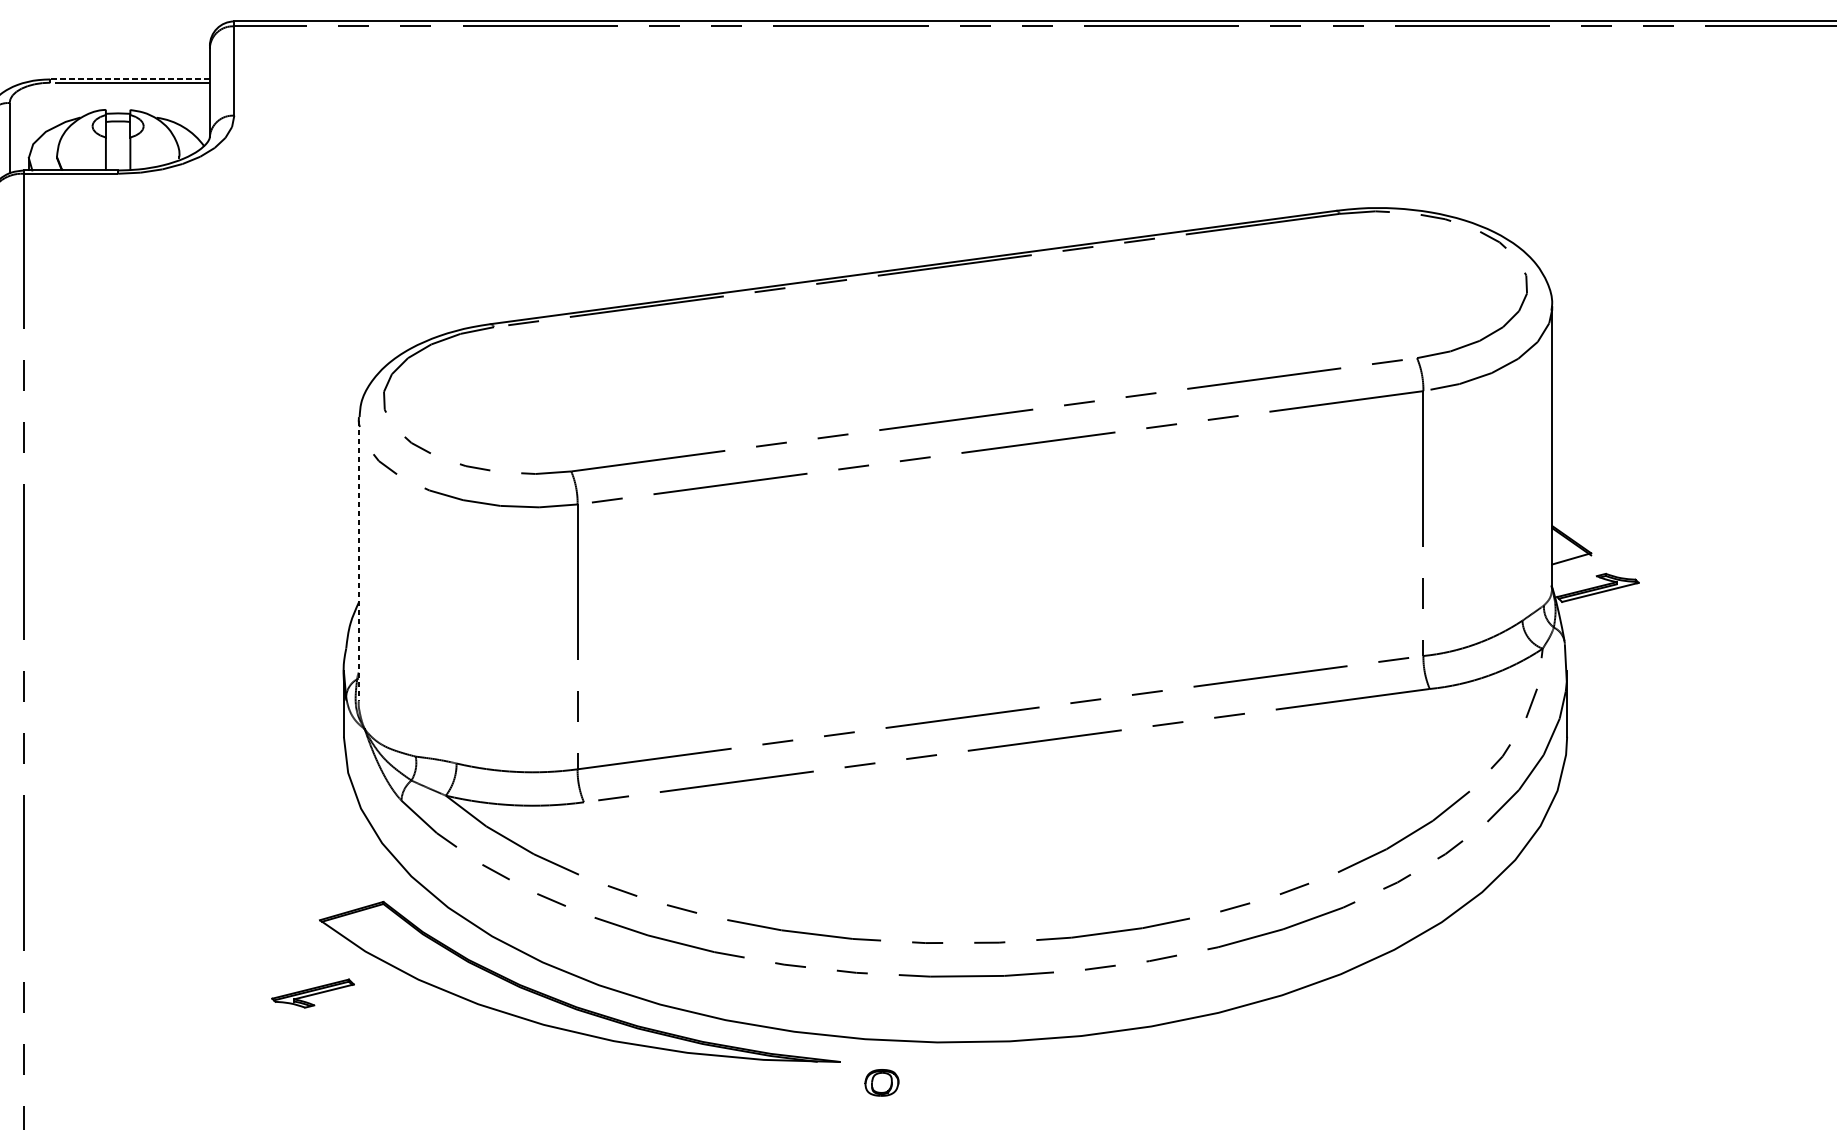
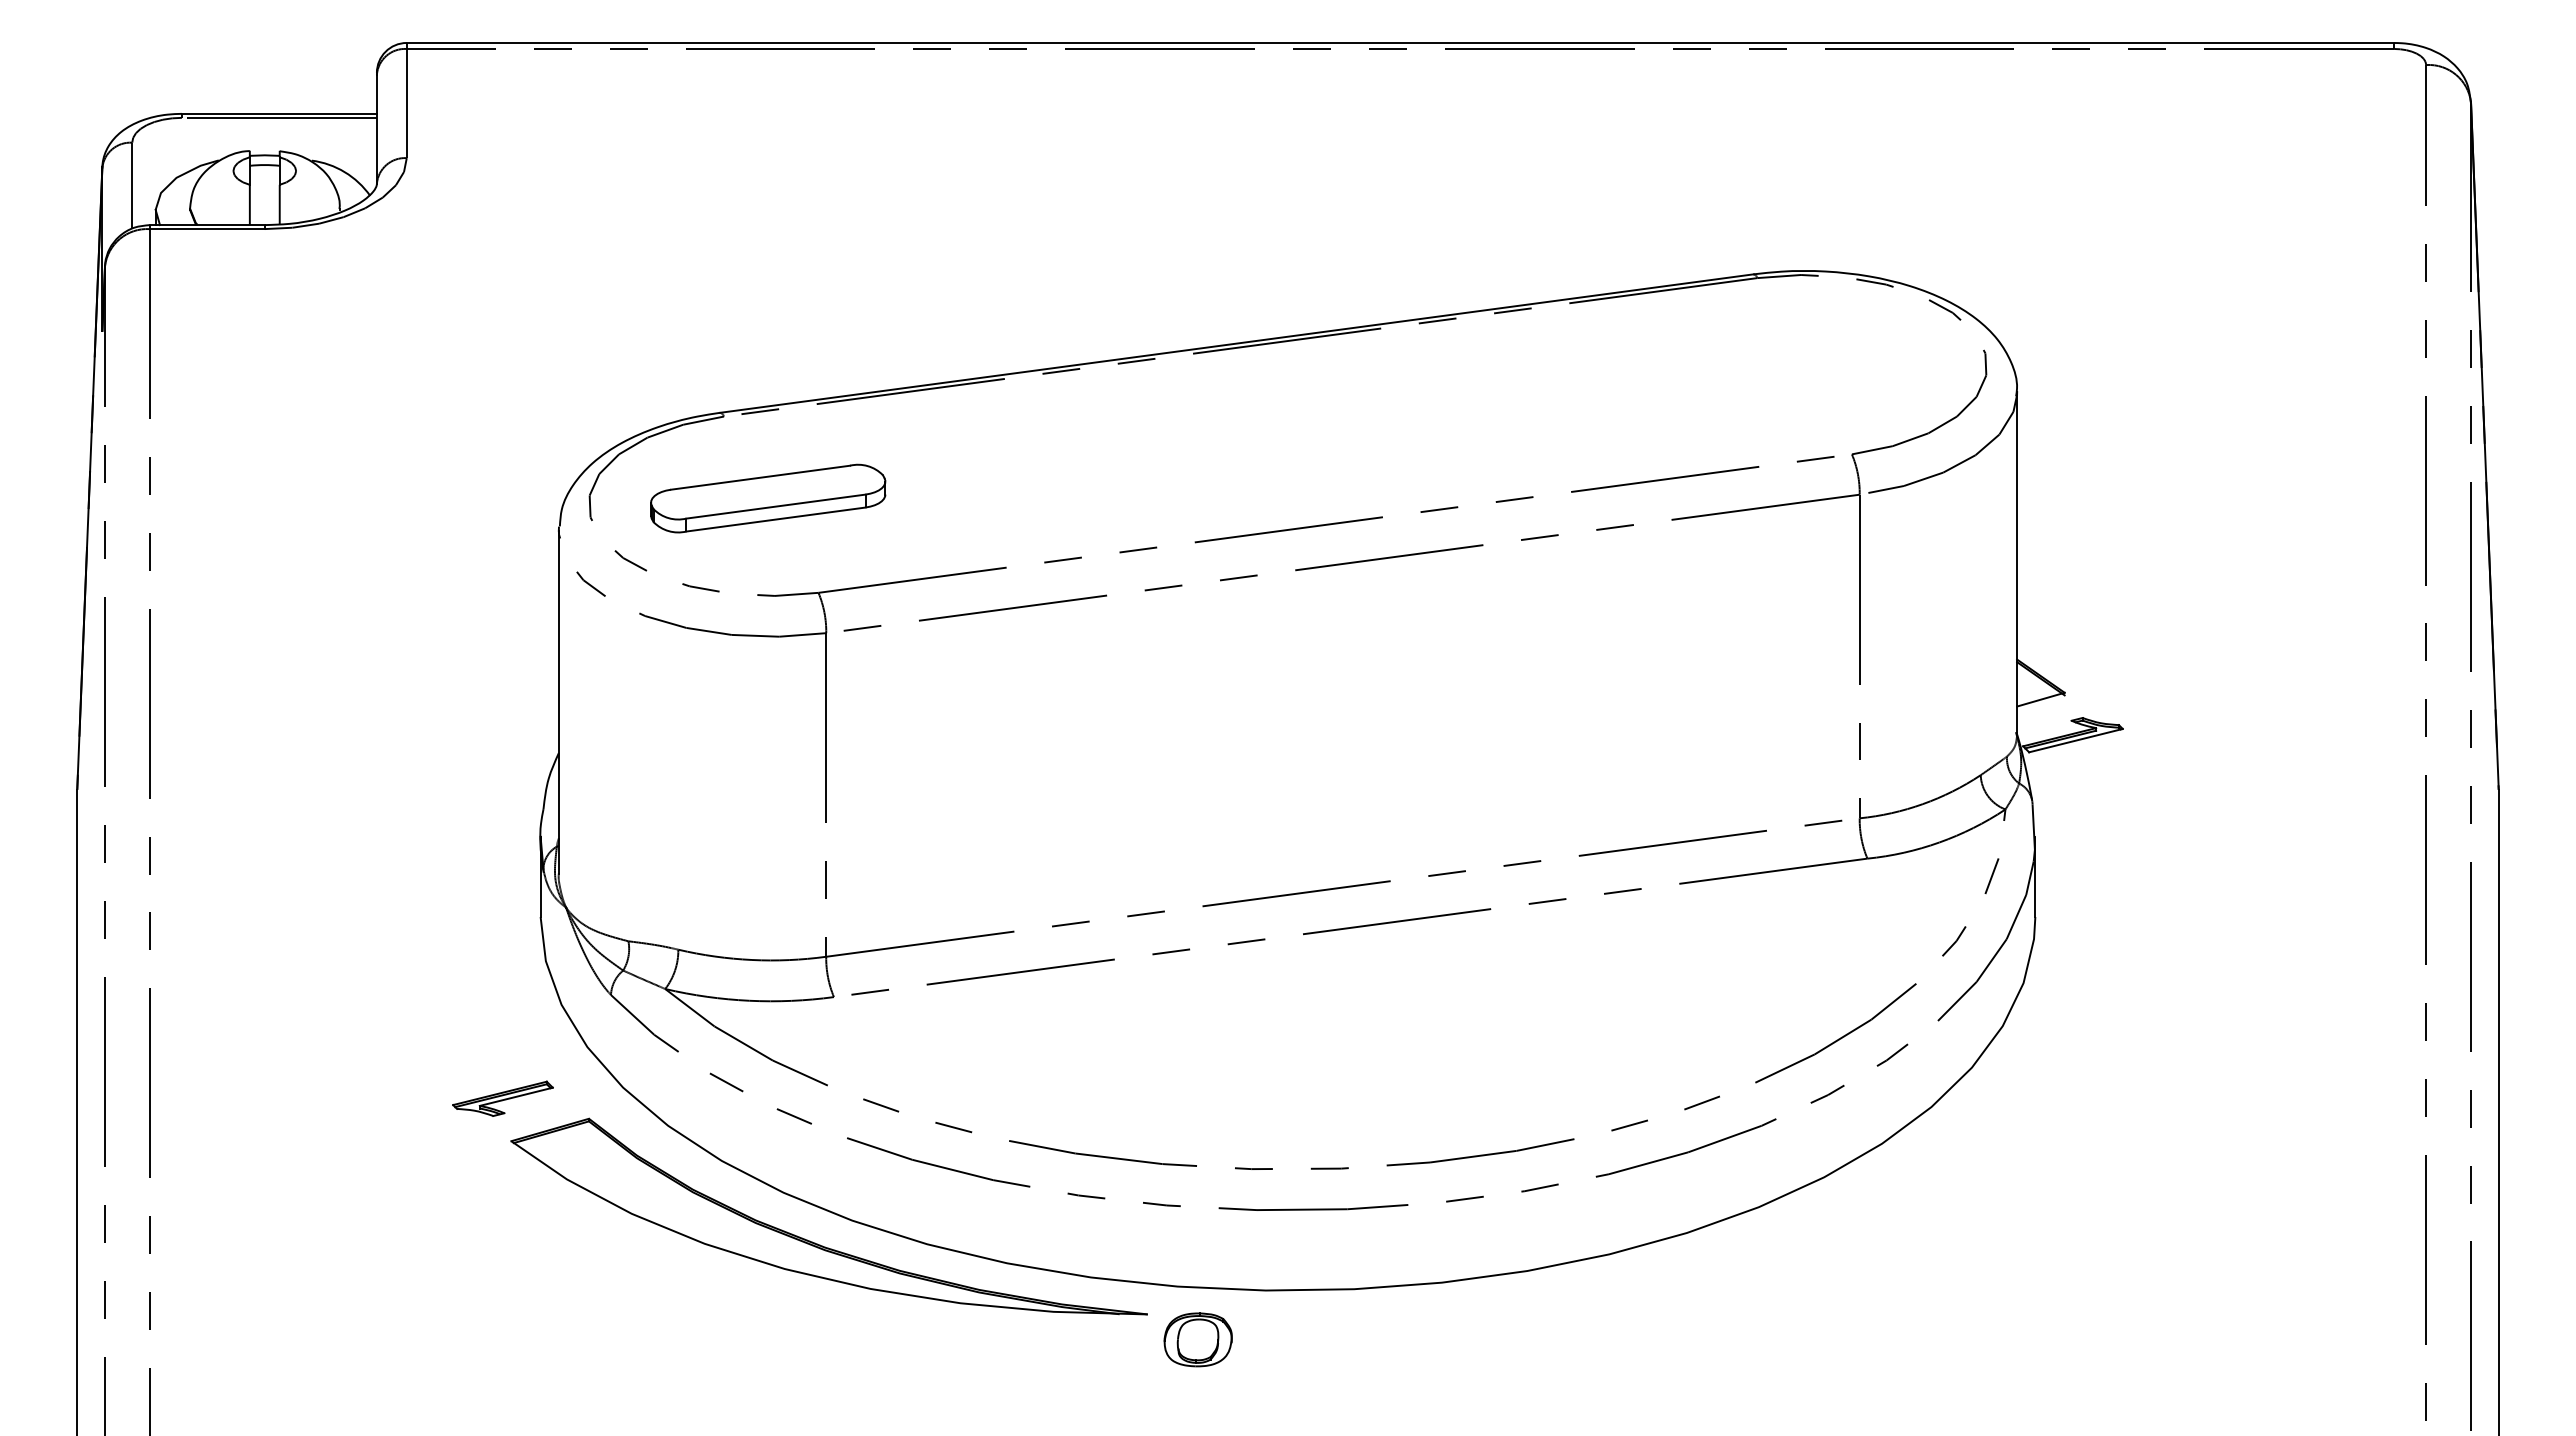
line: (130, 79) -> (279, 113), dashed -> solid
part: (530, 394) -> (768, 498), added
line: (358, 561) -> (558, 702), dashed -> solid
part: (312, 993) -> (502, 1098), moved
part: (881, 1082) -> (1197, 1339), size x1.67

